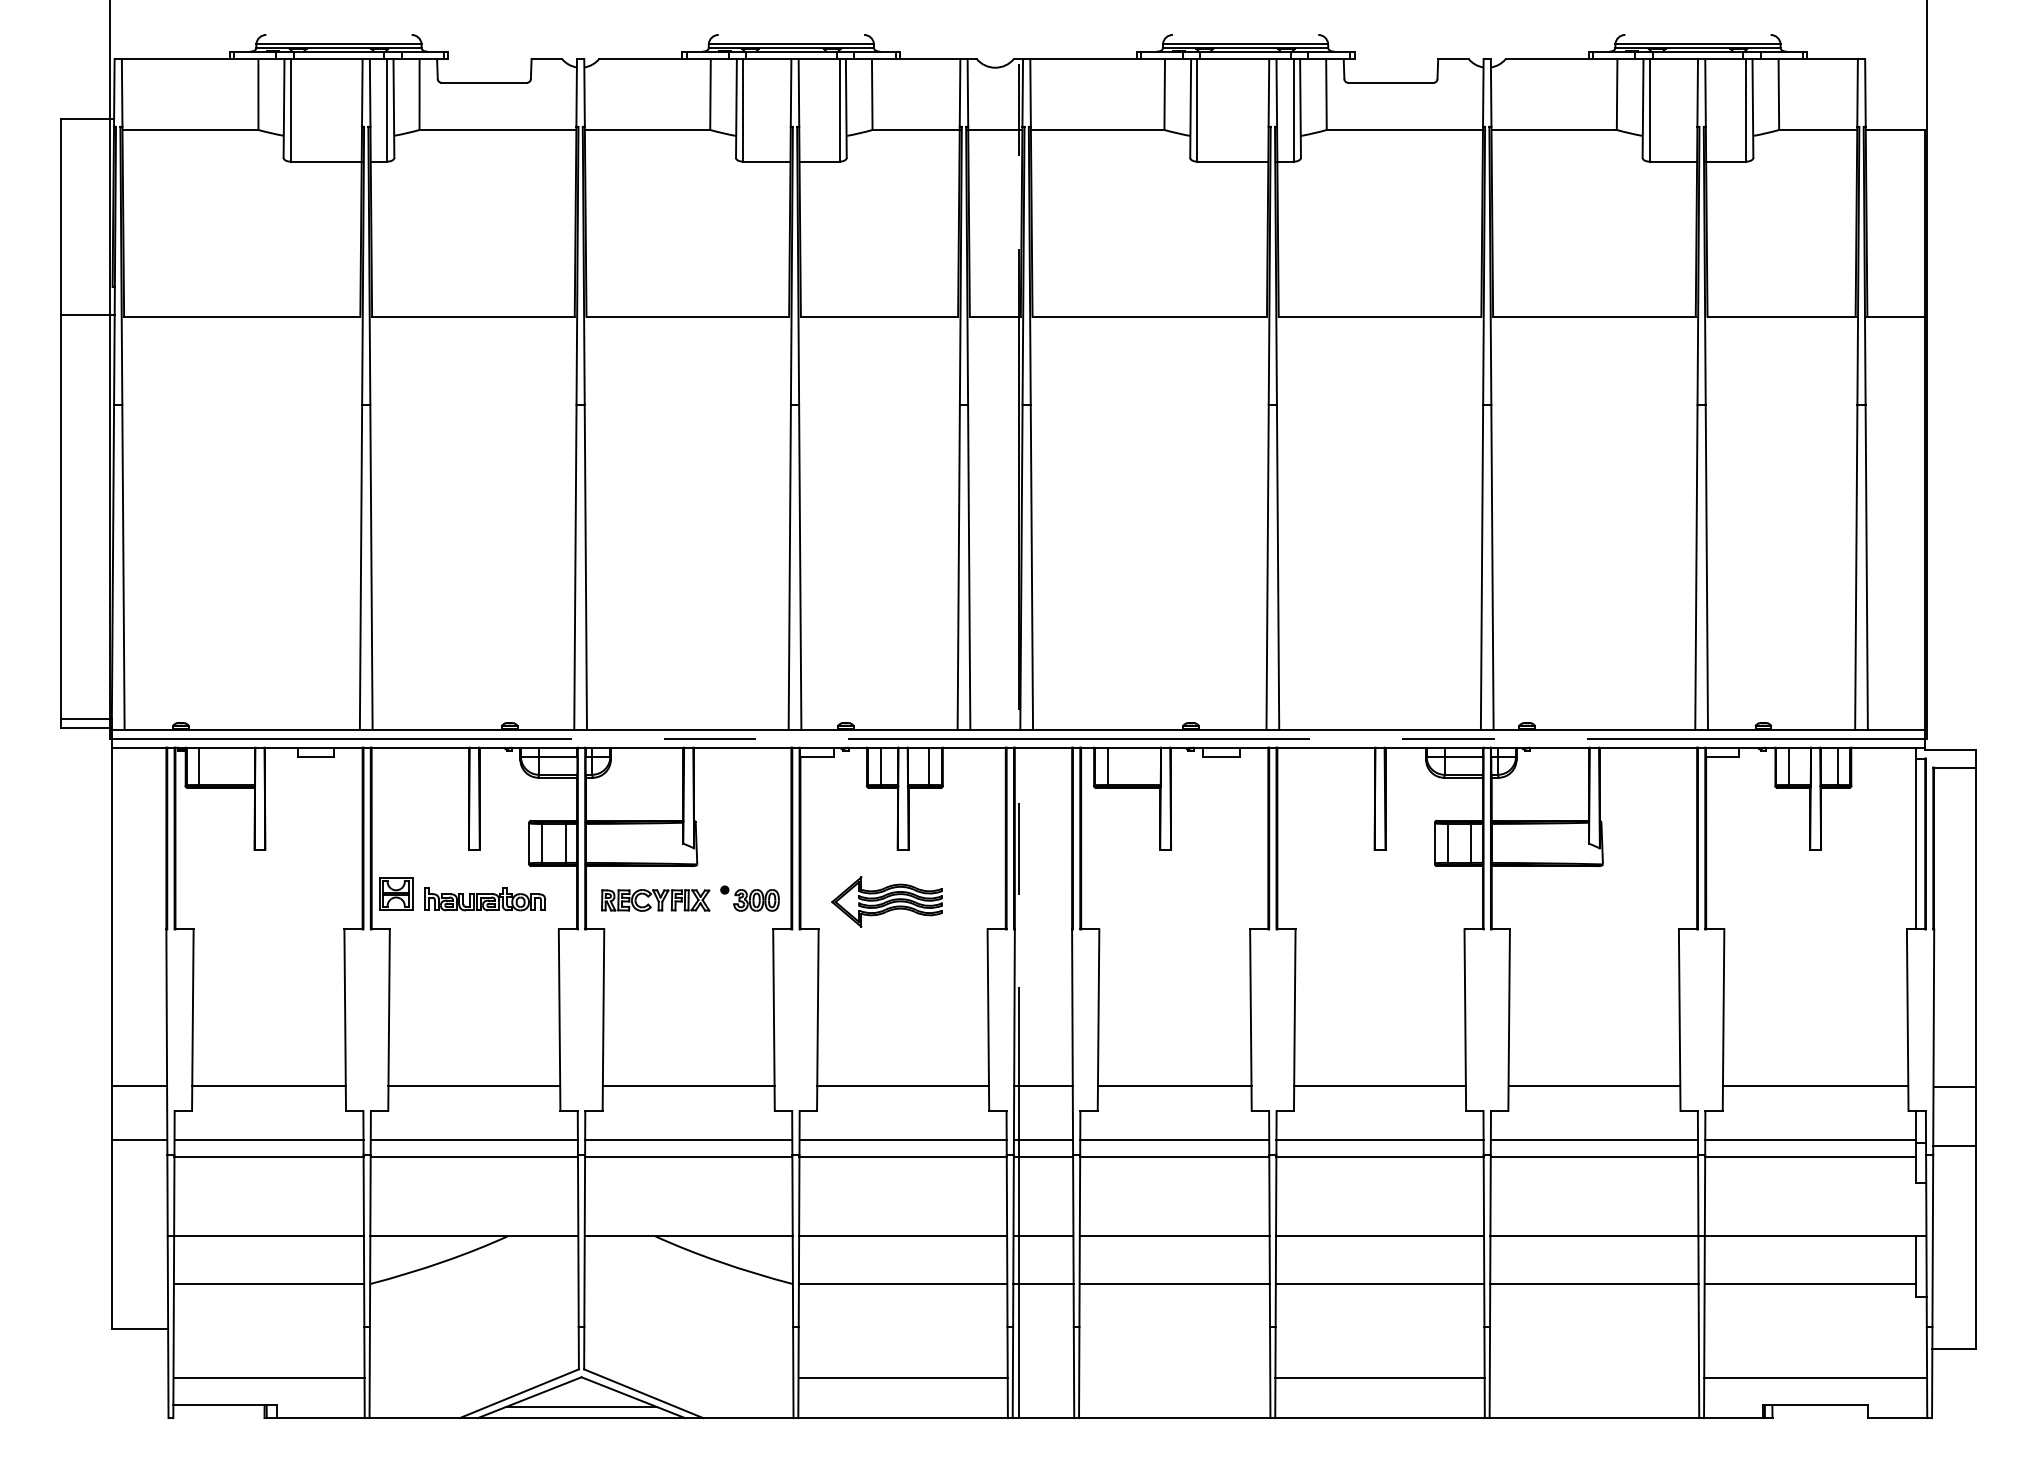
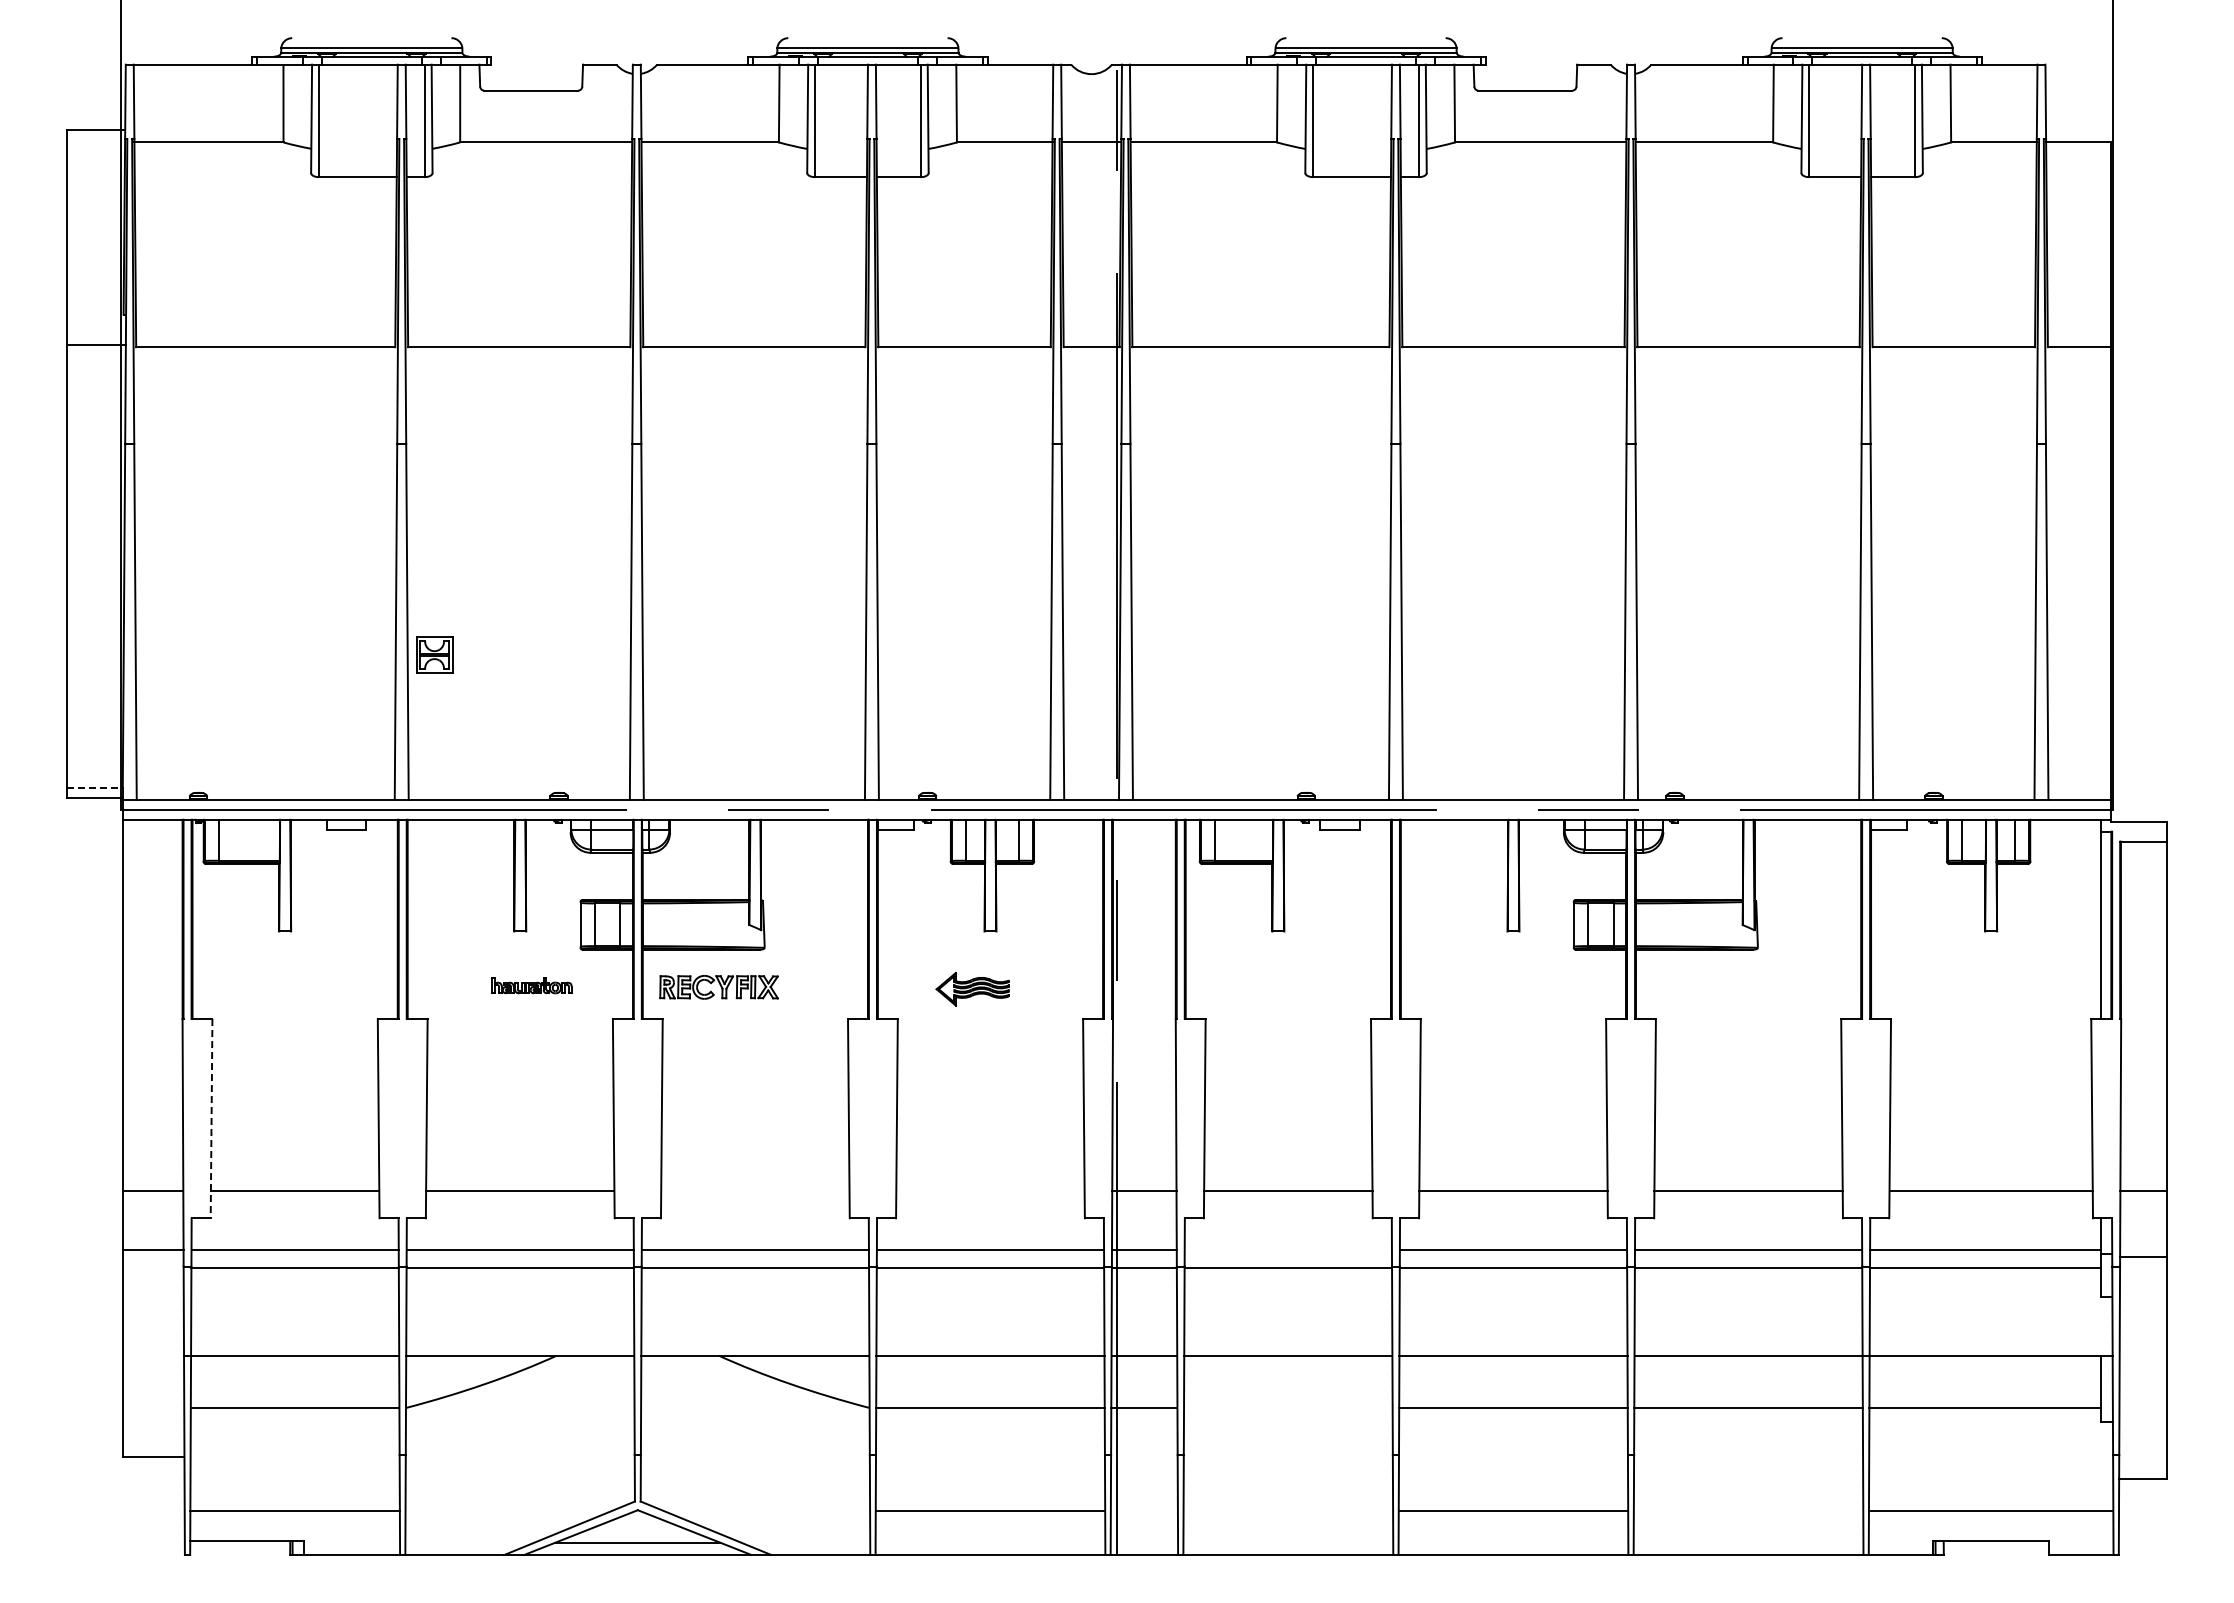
line: (86, 718) -> (94, 787), solid -> dashed
part: (396, 893) -> (434, 654), moved
part: (484, 898) -> (531, 985), size x0.6
part: (749, 898) -> (822, 985), removed
part: (886, 902) -> (972, 989), size x0.6
line: (192, 1020) -> (211, 1118), solid -> dashed
line: (688, 1086) -> (755, 1191), removed
line: (903, 1086) -> (990, 1191), removed
line: (1173, 1139) -> (1287, 1249), removed
line: (1174, 1283) -> (1288, 1407), removed

